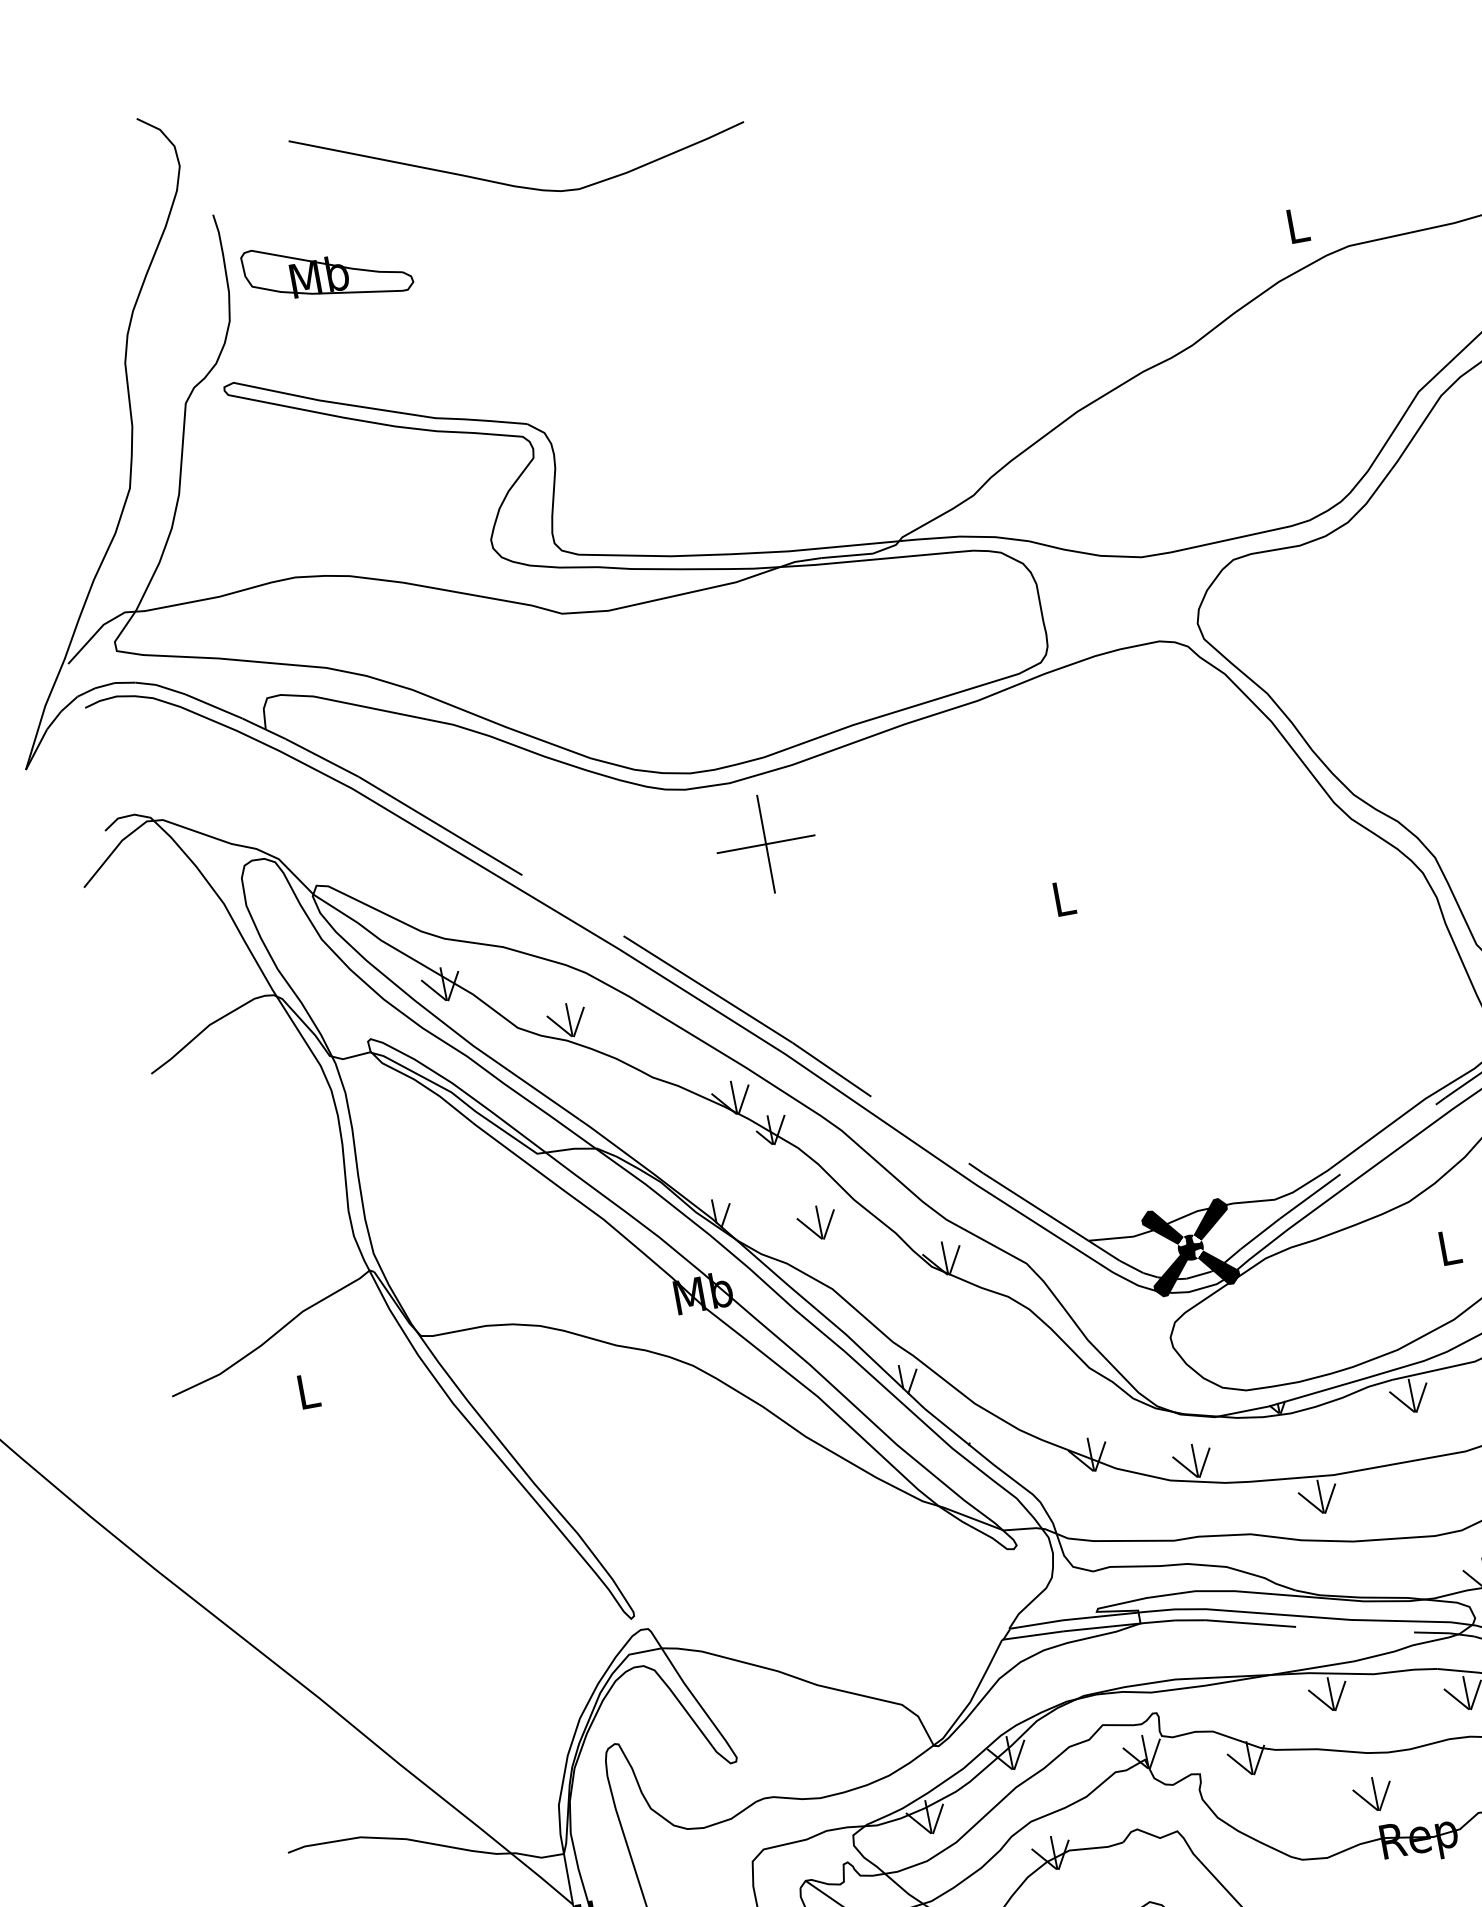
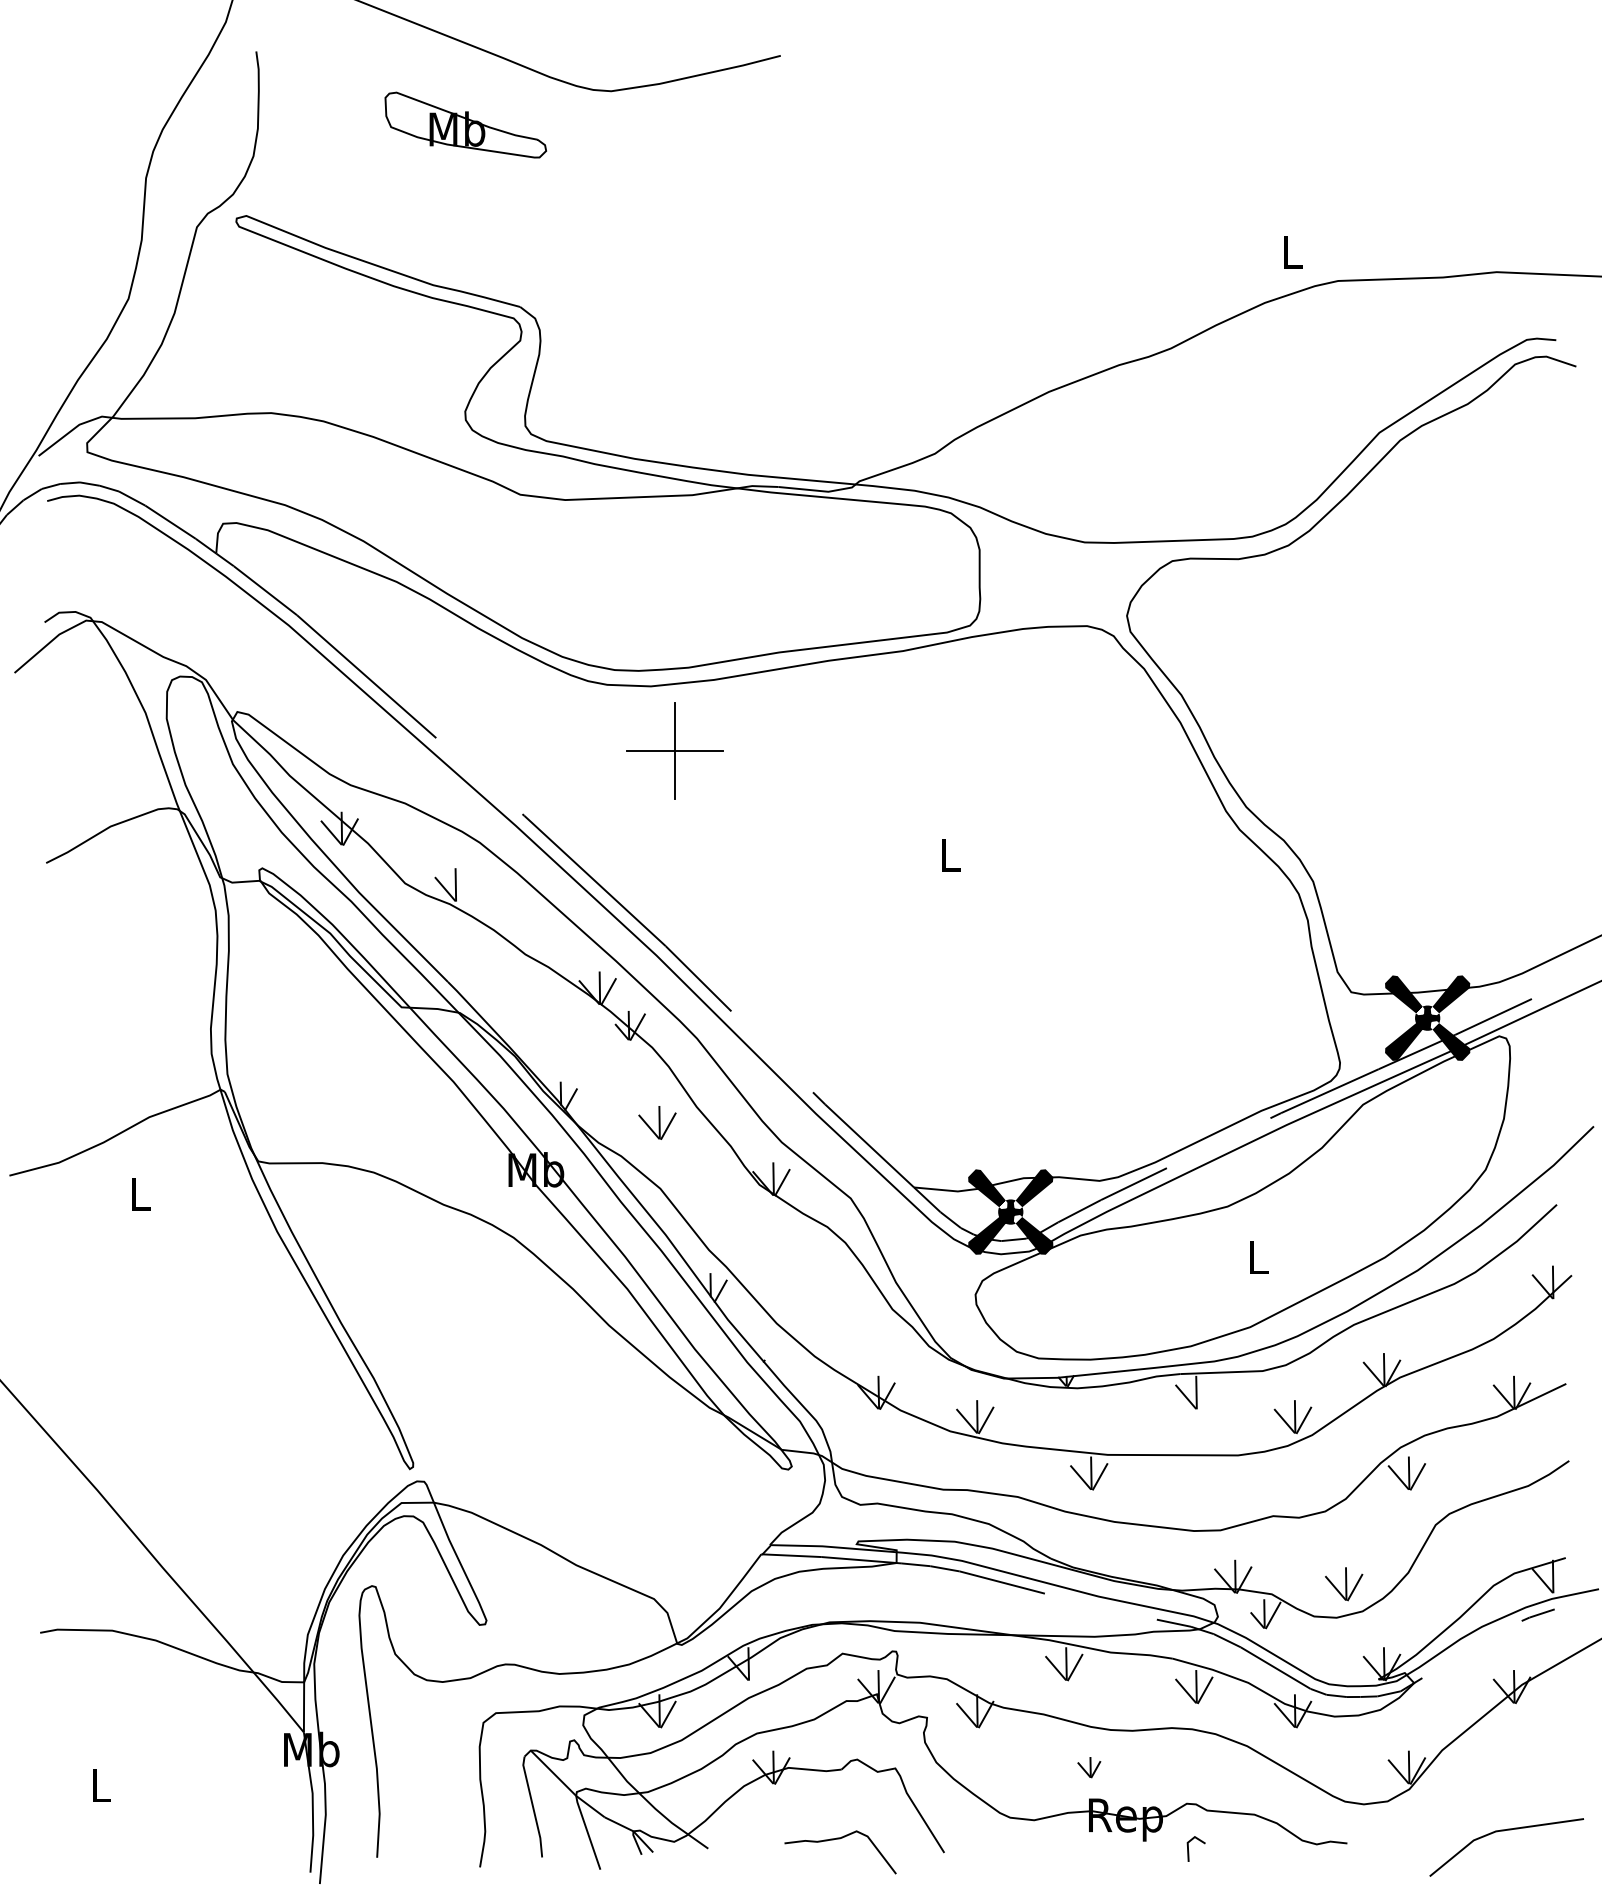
part: (326, 270) -> (465, 124), moved
line: (578, 1022) -> (464, 888), removed
line: (1421, 1396) -> (1205, 1395), removed
line: (1019, 1754) -> (757, 1667), removed
part: (1373, 1794) -> (1089, 1767), size x0.6

